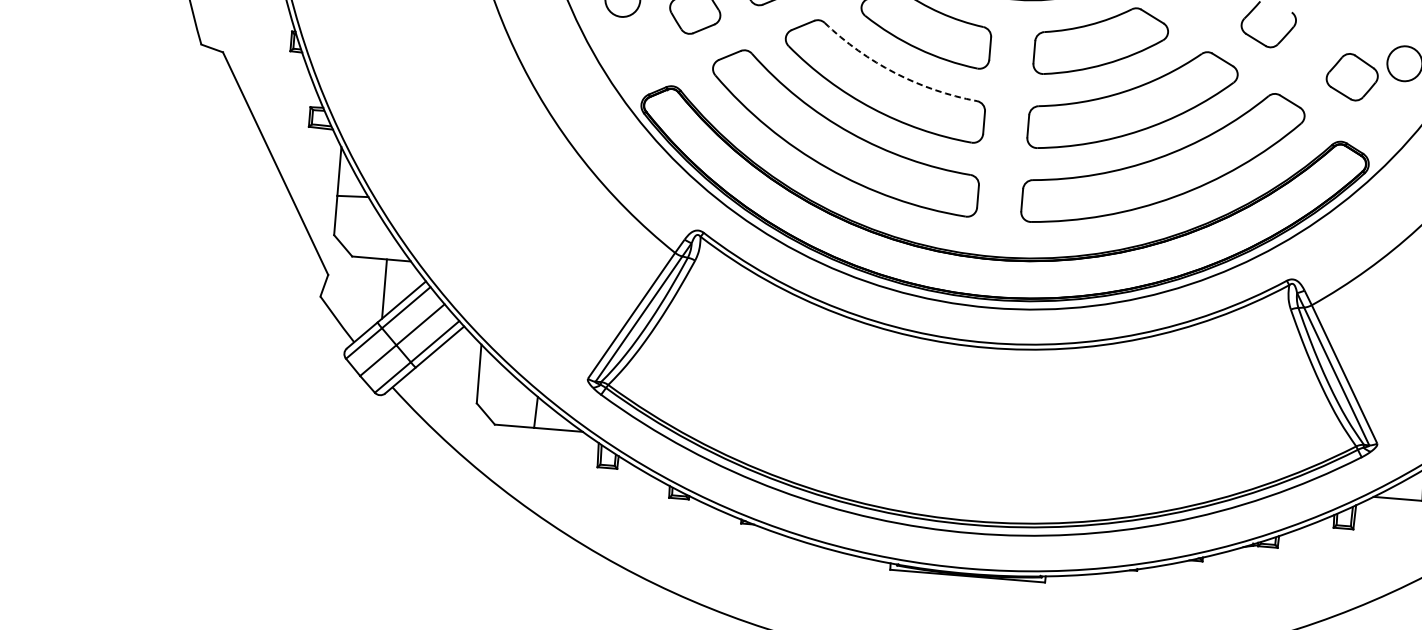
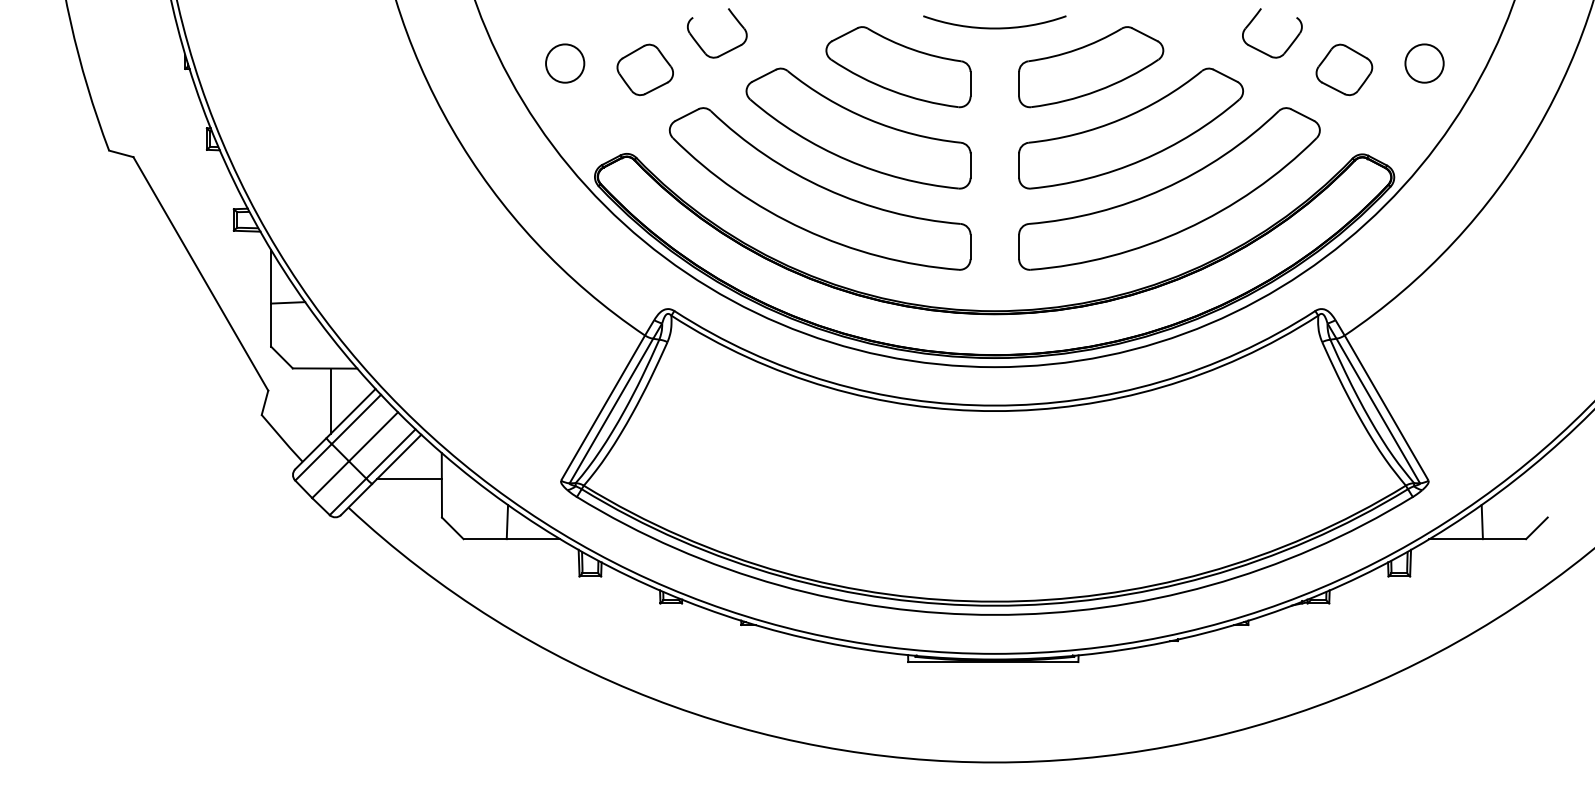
arc: (895, 73) -> (869, 119), dashed -> solid
part: (1352, 76) -> (1344, 69), moved
line: (449, 366) -> (408, 479), added

